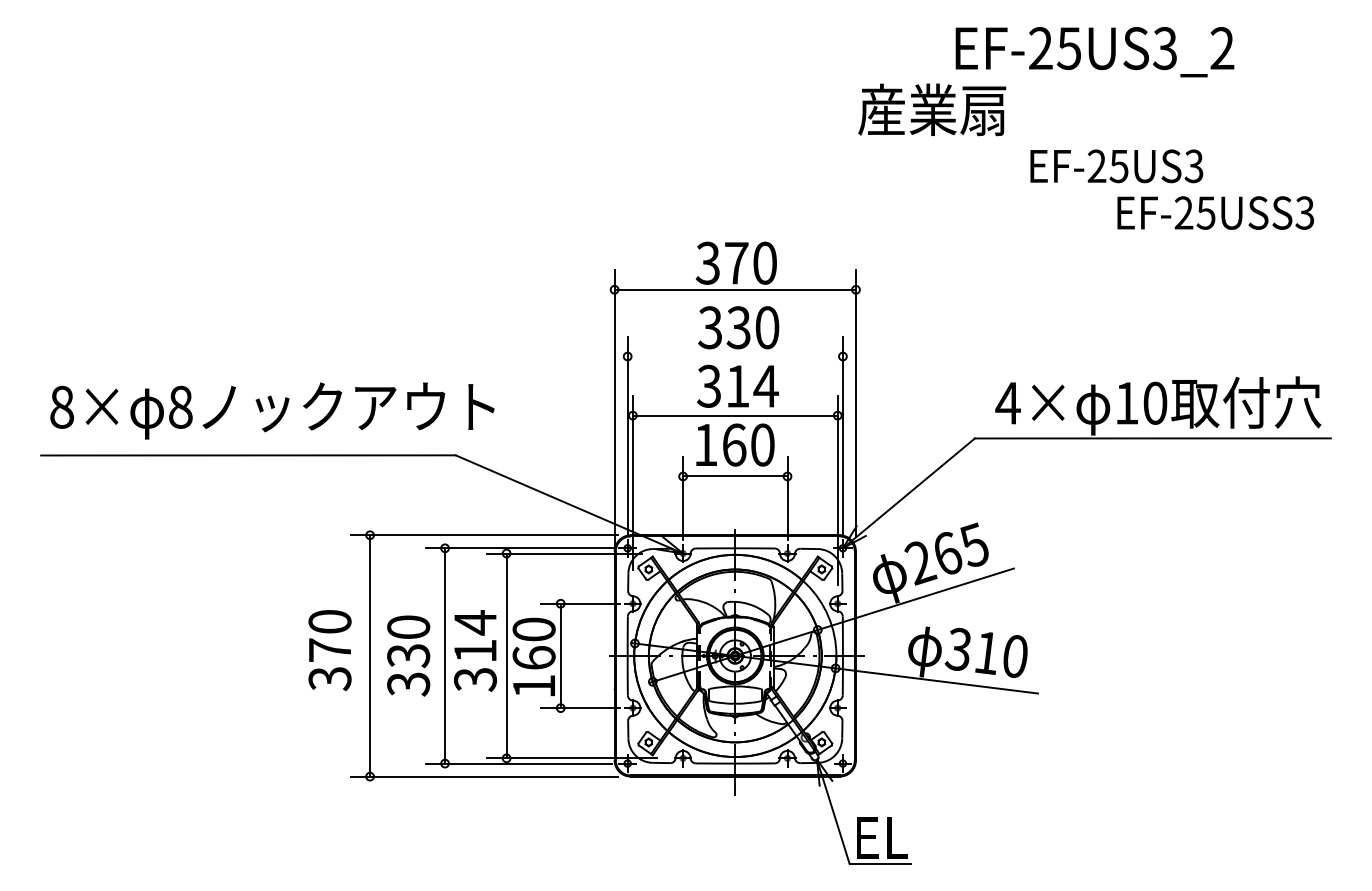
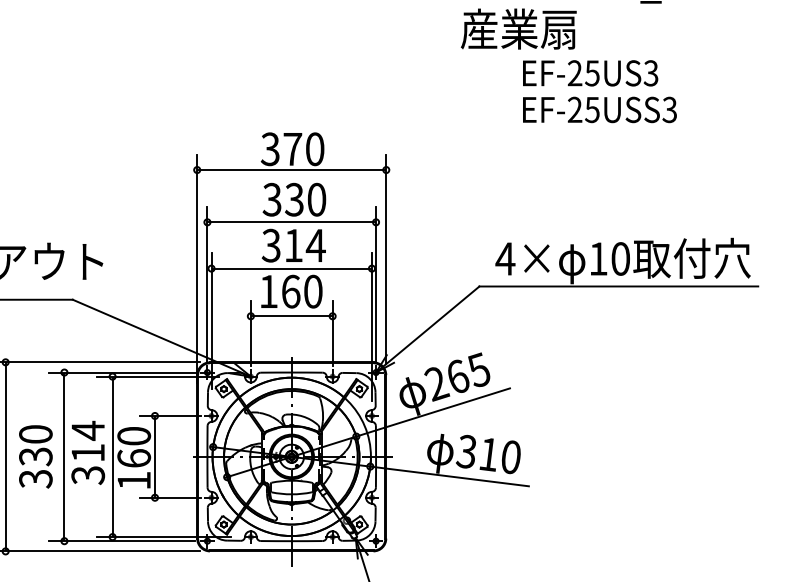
text: (932, 109) -> (519, 28), moved
text: (1215, 212) -> (599, 109), moved
line: (734, 356) -> (291, 222), added

